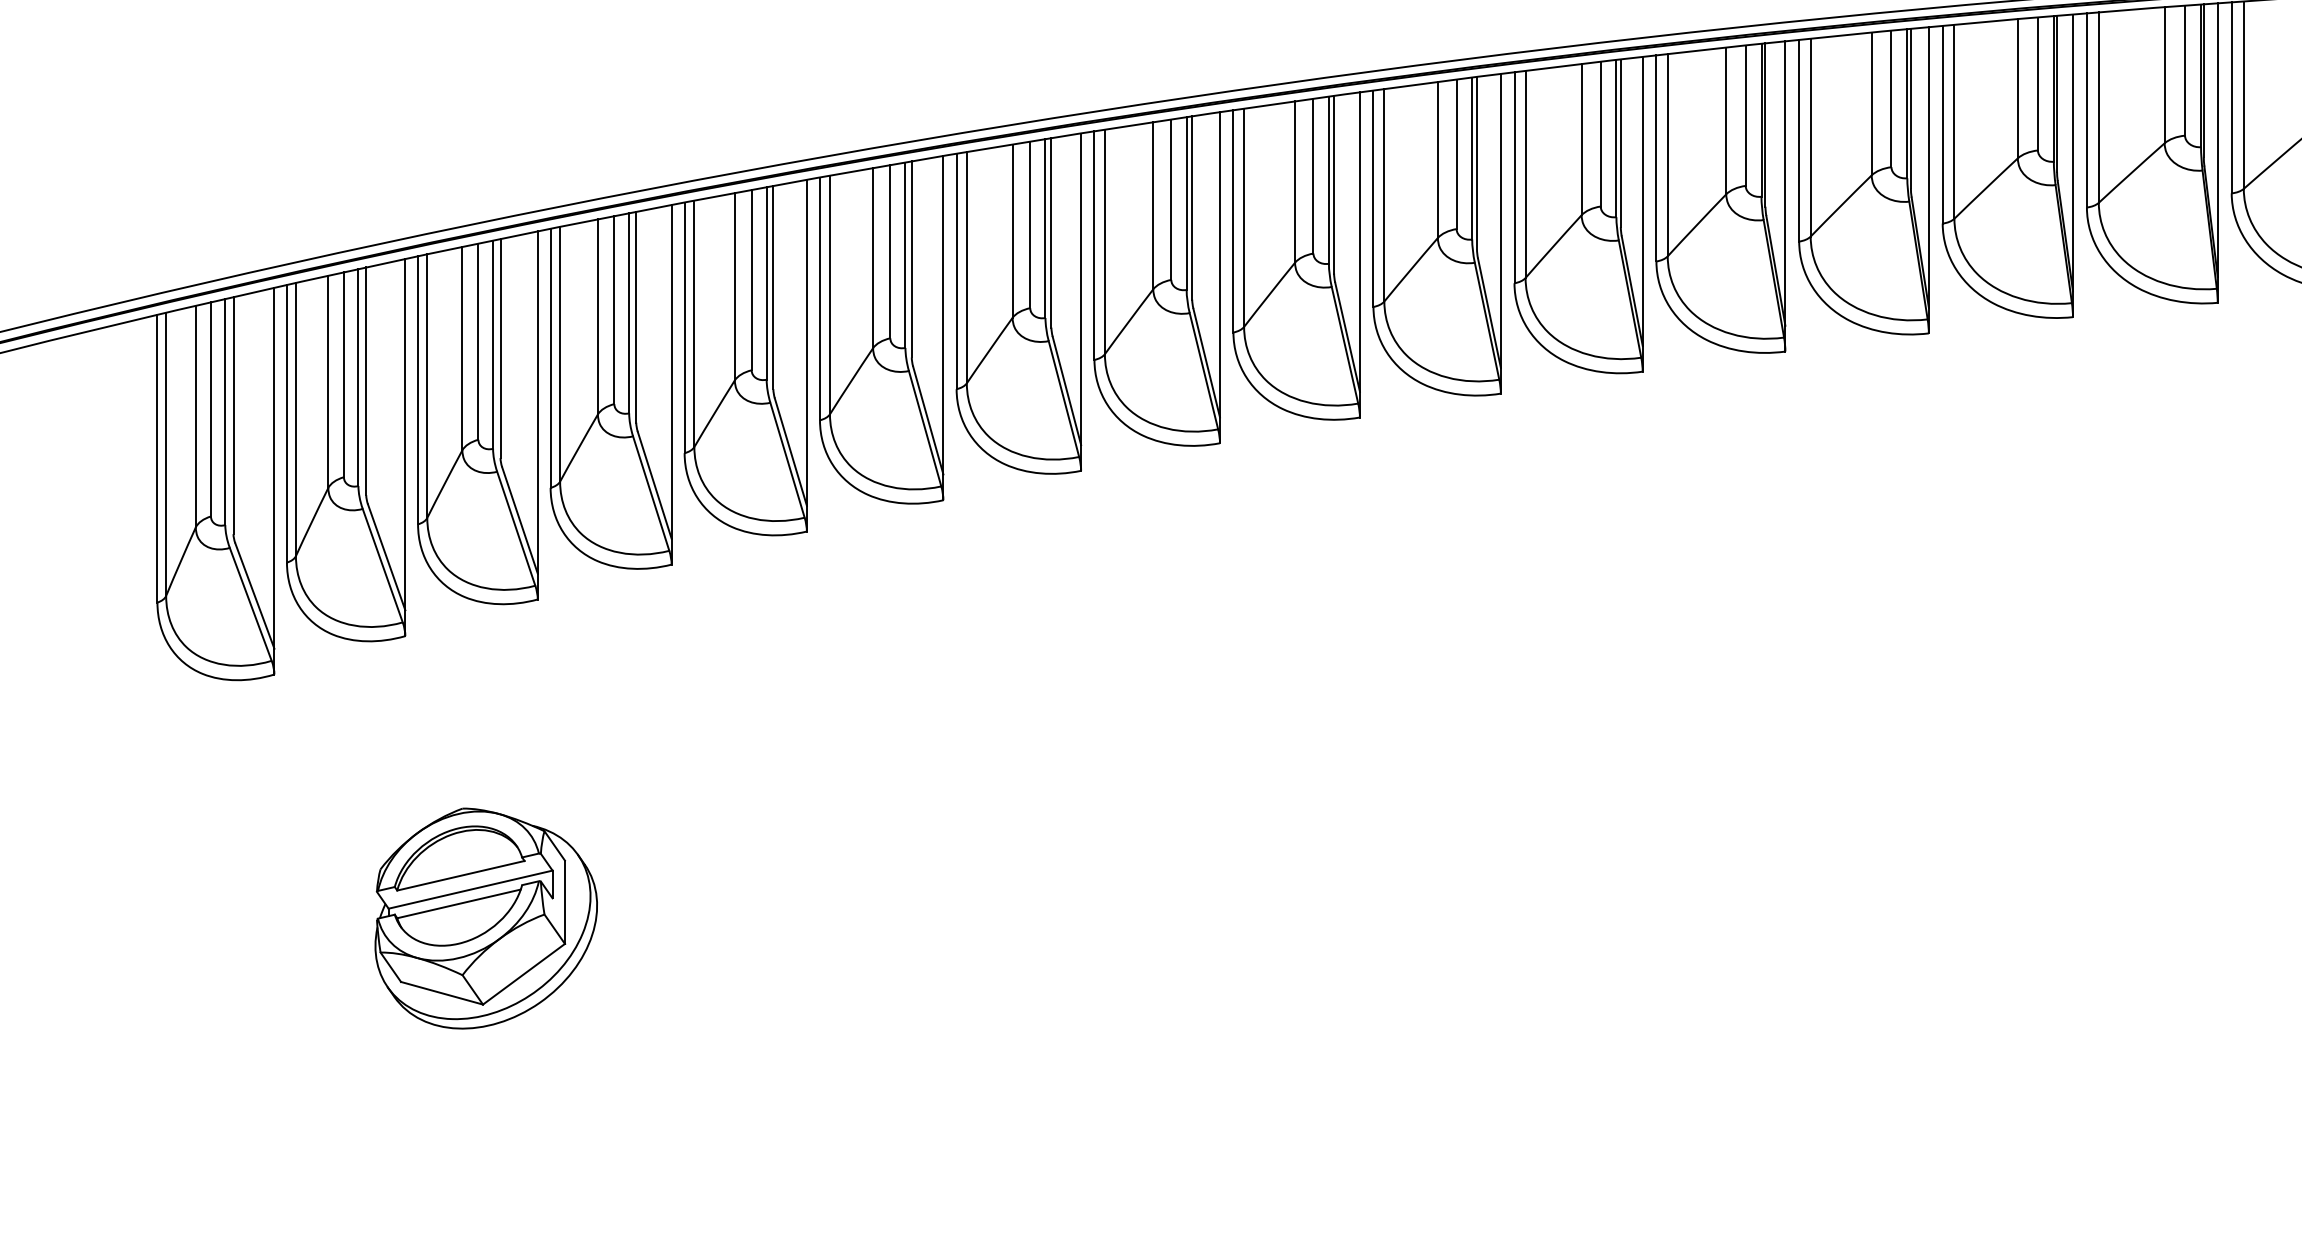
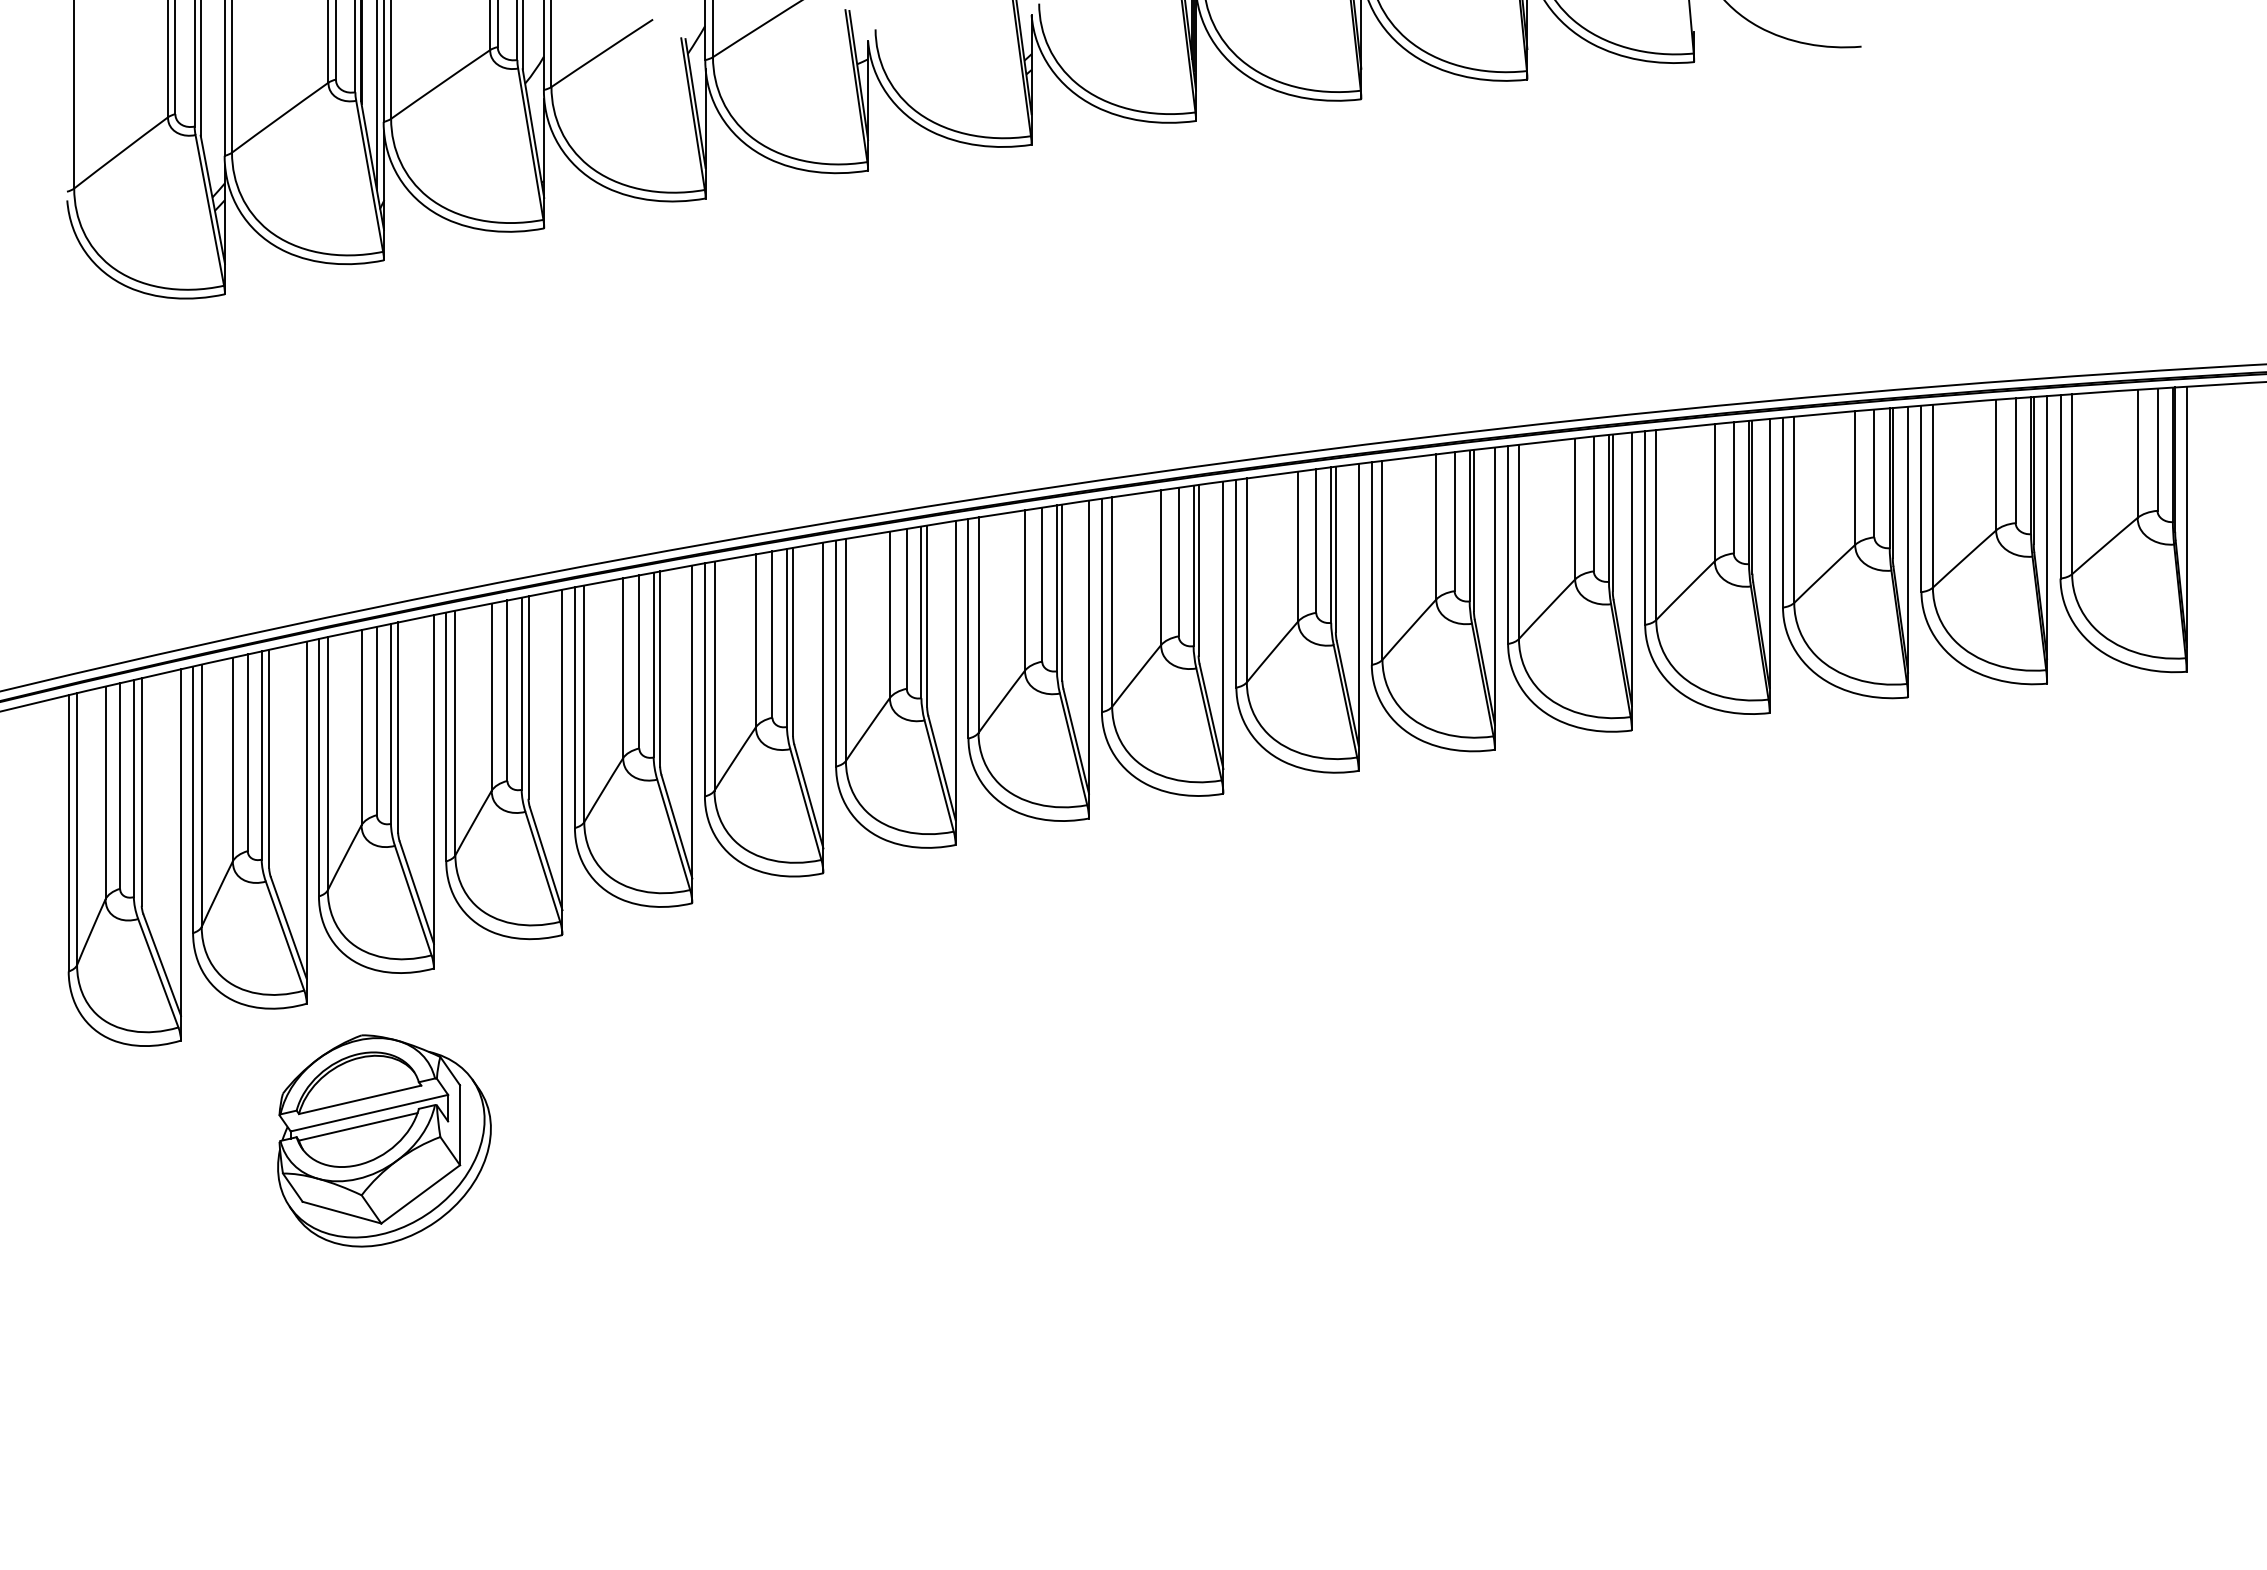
part: (486, 918) -> (384, 1140), moved

